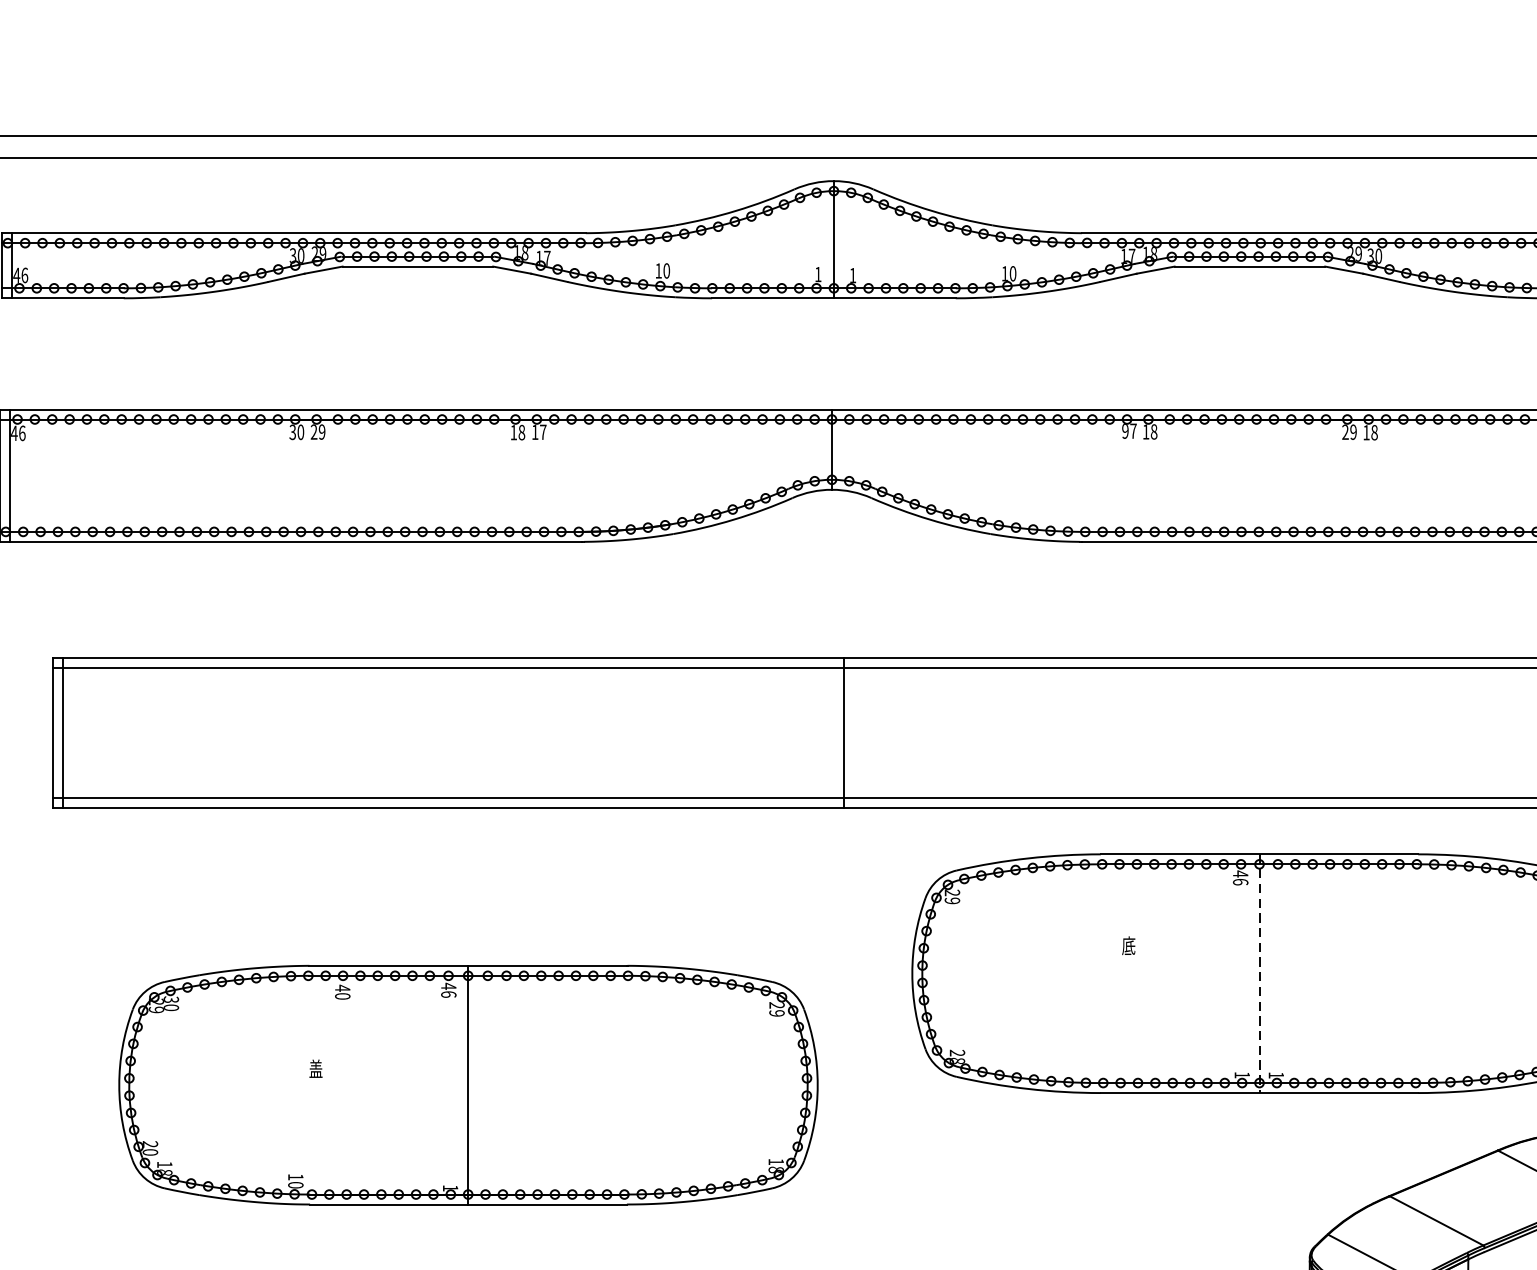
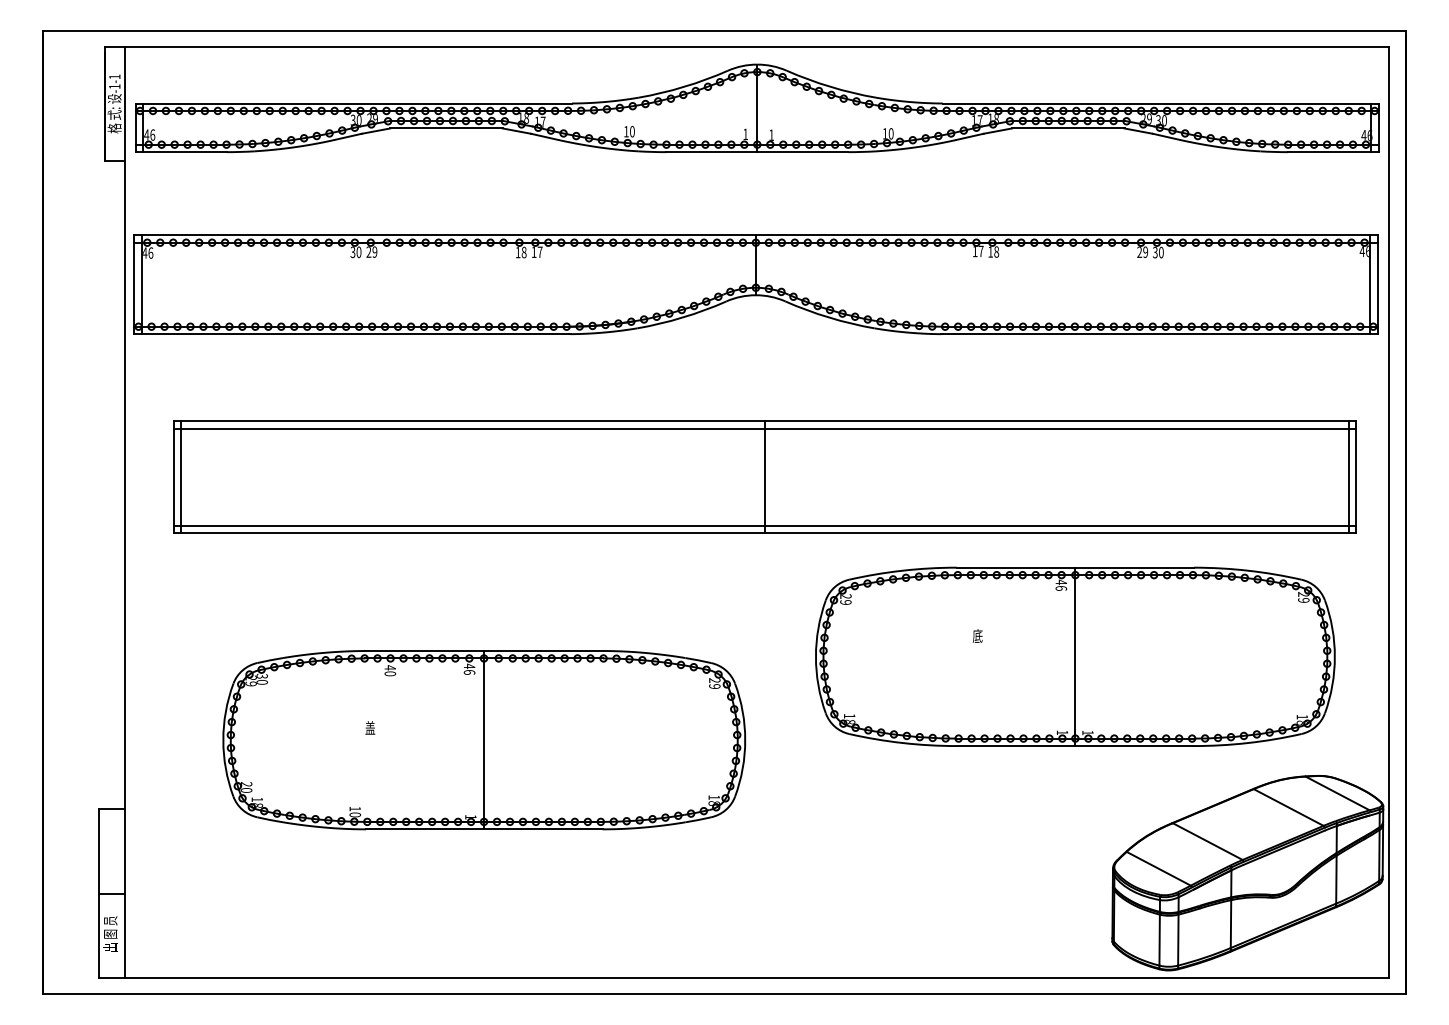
text: (1124, 431) -> (974, 251), 97 -> 17
text: (1370, 432) -> (1158, 252), 18 -> 30
line: (1259, 974) -> (1075, 657), dashed -> solid
text: (957, 1052) -> (849, 715), 28 -> 18

